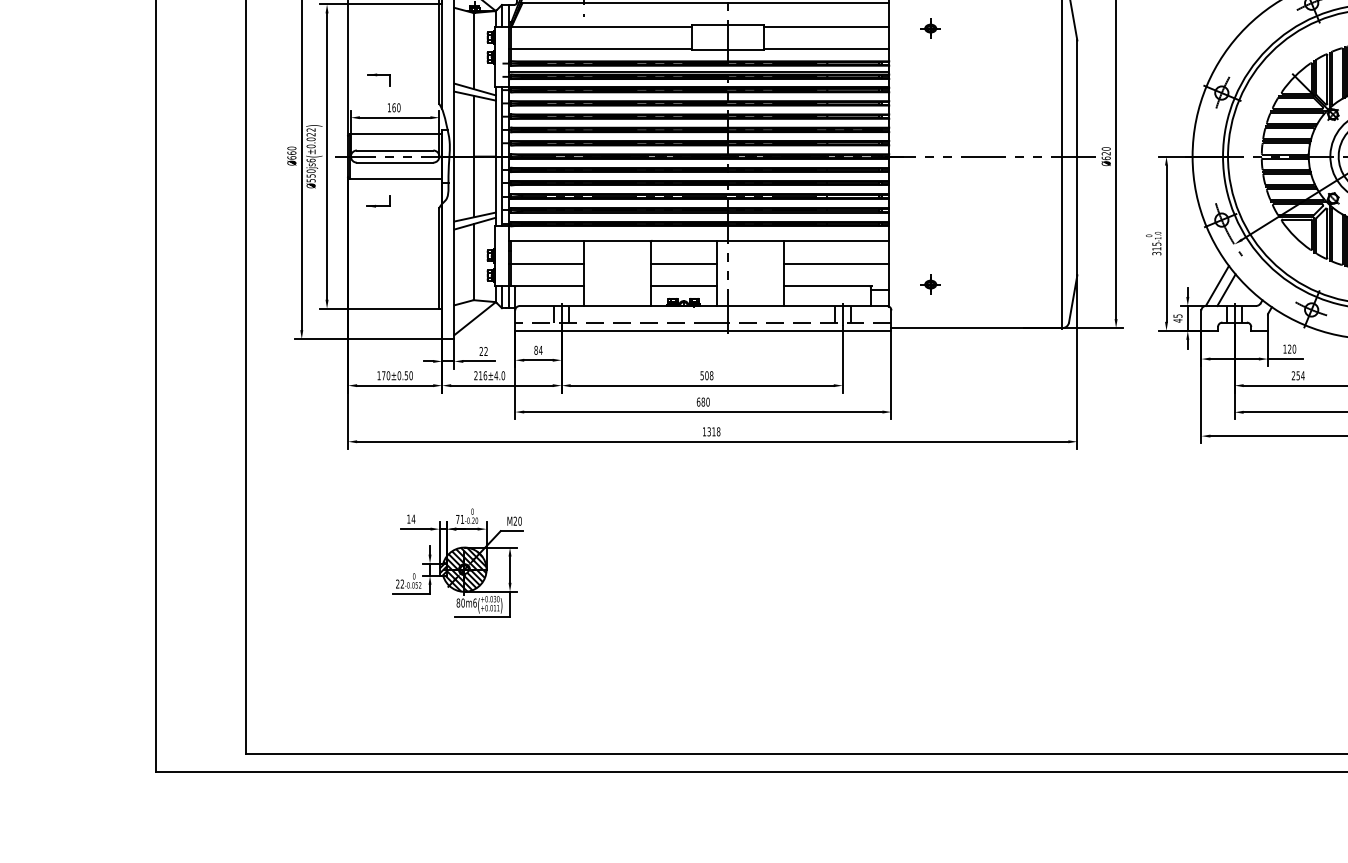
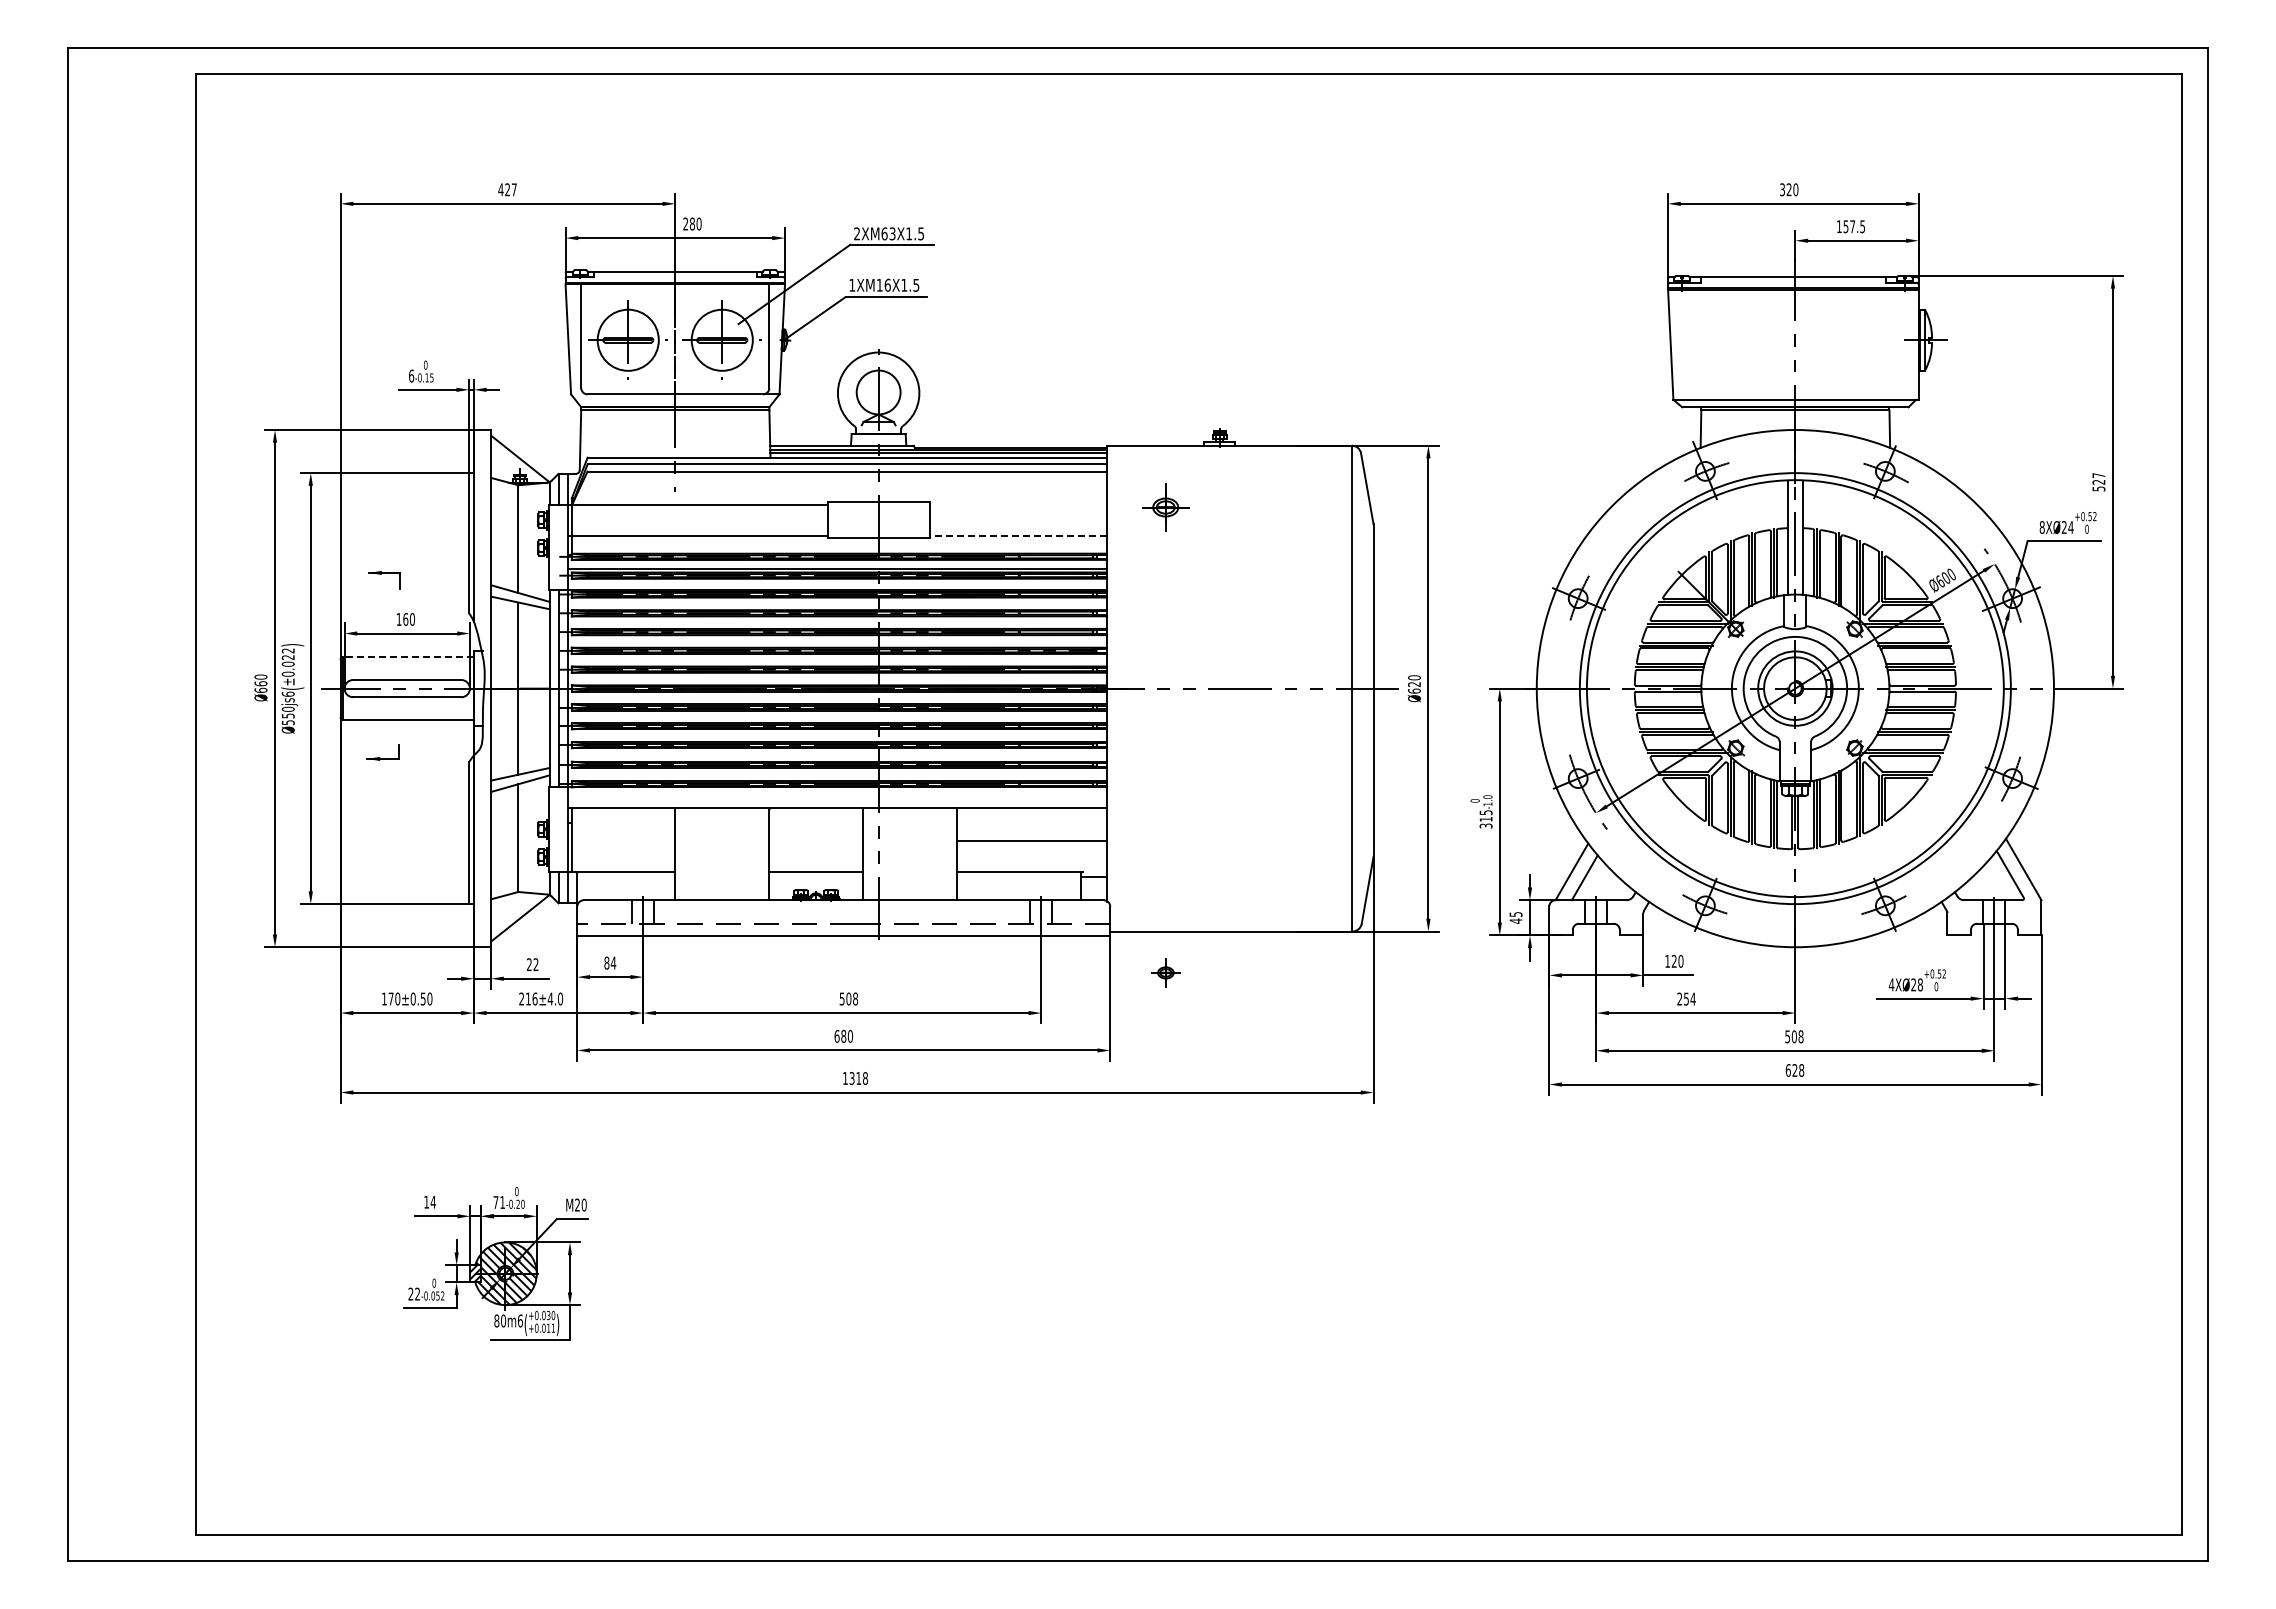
line: (826, 27) -> (1018, 505), removed
part: (930, 28) -> (1165, 506), size x1.6
line: (826, 48) -> (1018, 535), solid -> dashed
line: (396, 134) -> (408, 657), solid -> dashed
line: (546, 264) -> (621, 841), removed
line: (684, 264) -> (816, 841), removed
part: (930, 284) -> (1165, 972), moved

